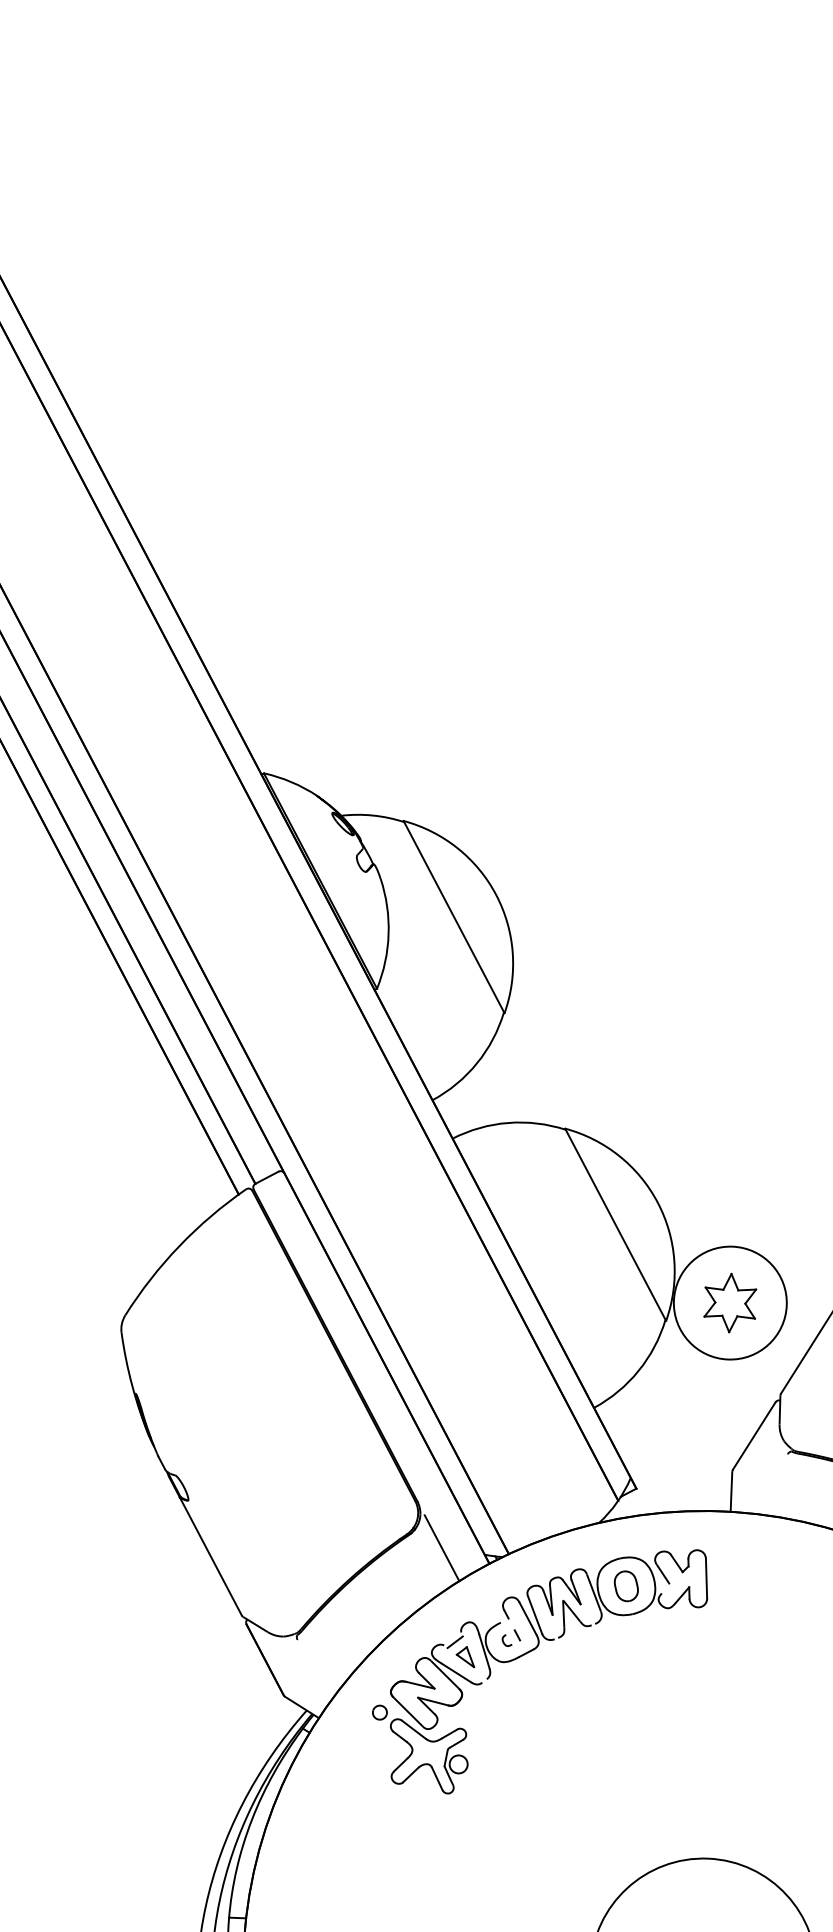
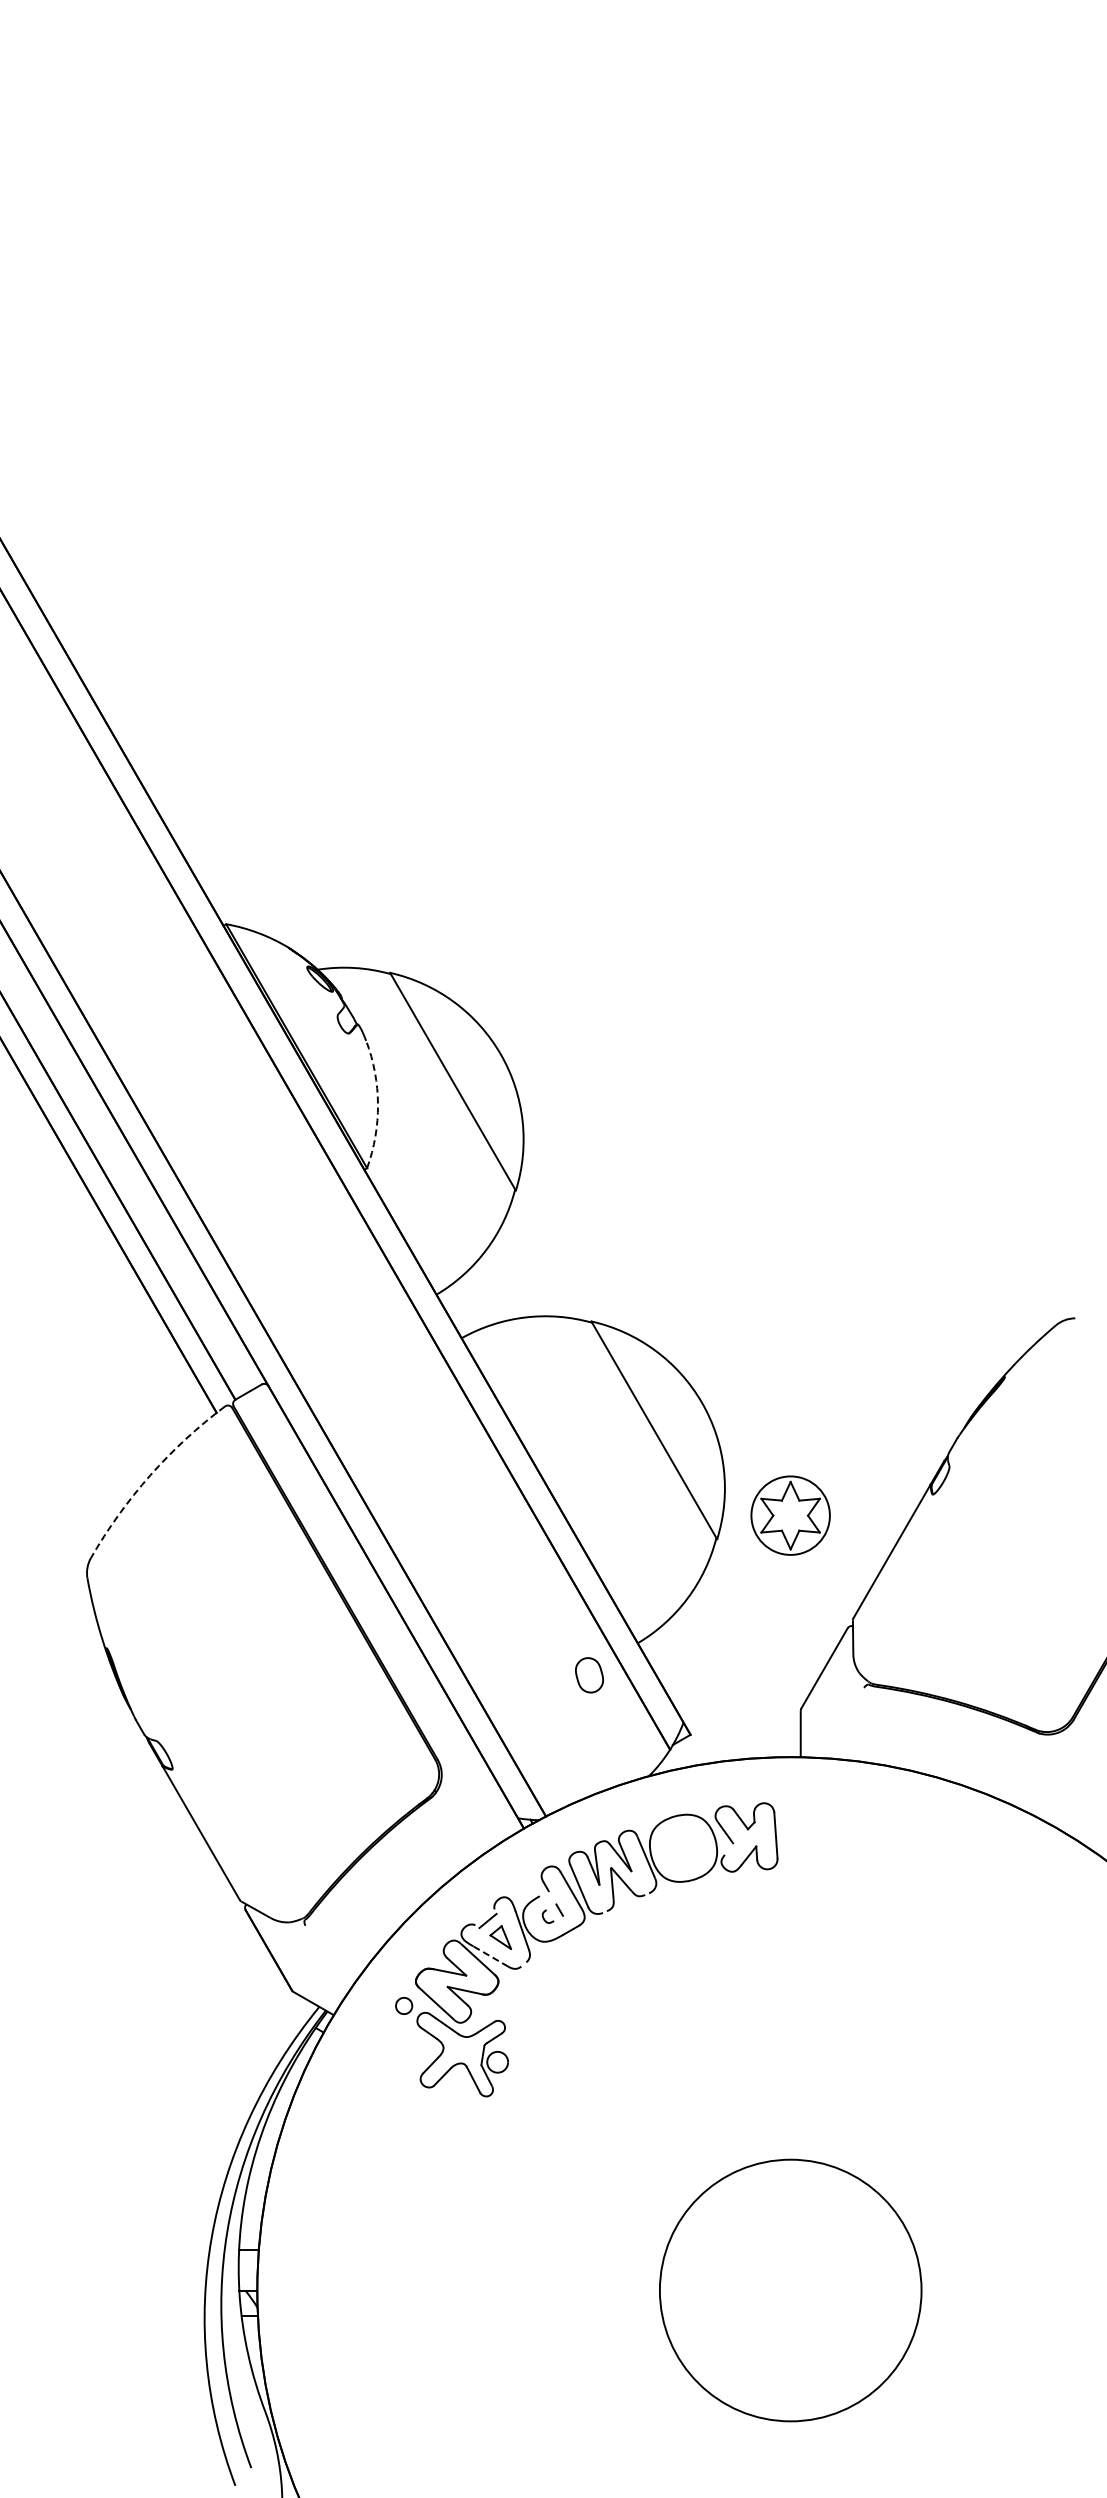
arc: (389, 934) -> (378, 1104), solid -> dashed
arc: (179, 1246) -> (150, 1475), solid -> dashed
circle: (730, 1302) -> (790, 1515), size x0.6
line: (441, 1547) -> (467, 1812), removed
part: (626, 1586) -> (589, 1675), moved
line: (456, 1672) -> (490, 1956), solid -> dashed

